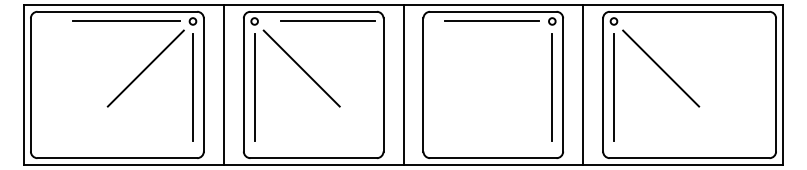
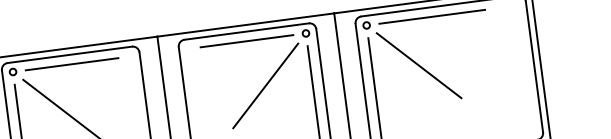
line: (327, 20) -> (71, 63), moved
line: (680, 21) -> (432, 16), added
line: (505, 68) -> (265, 85), added

